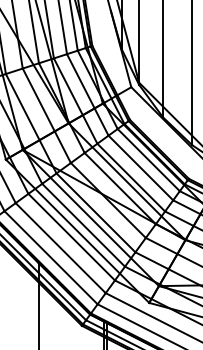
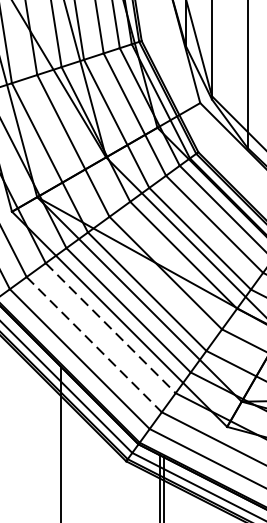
line: (72, 237) -> (111, 328), solid -> dashed
line: (60, 248) -> (93, 345), solid -> dashed

